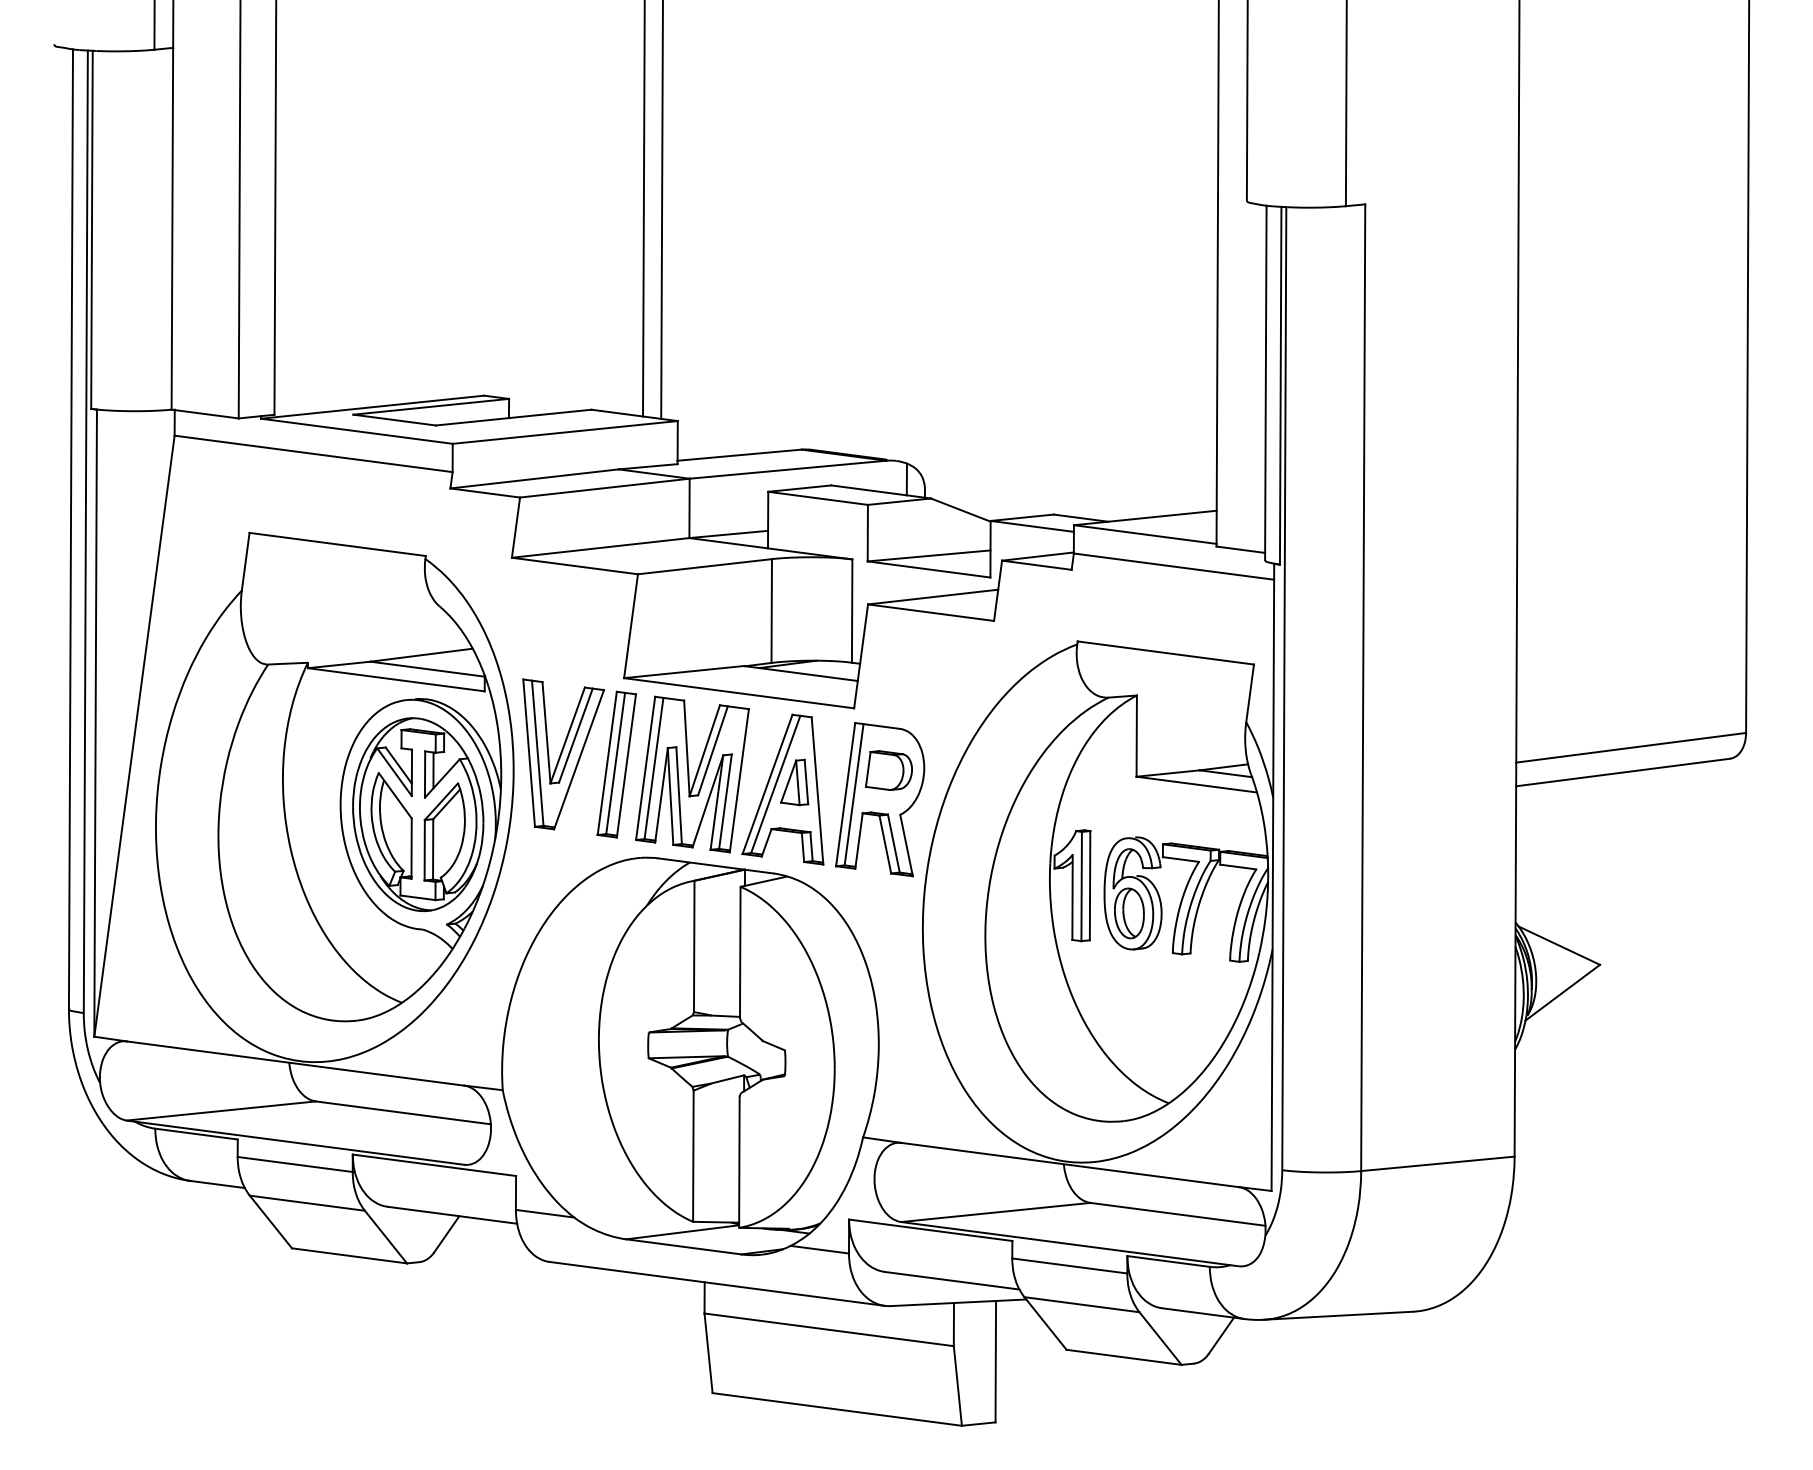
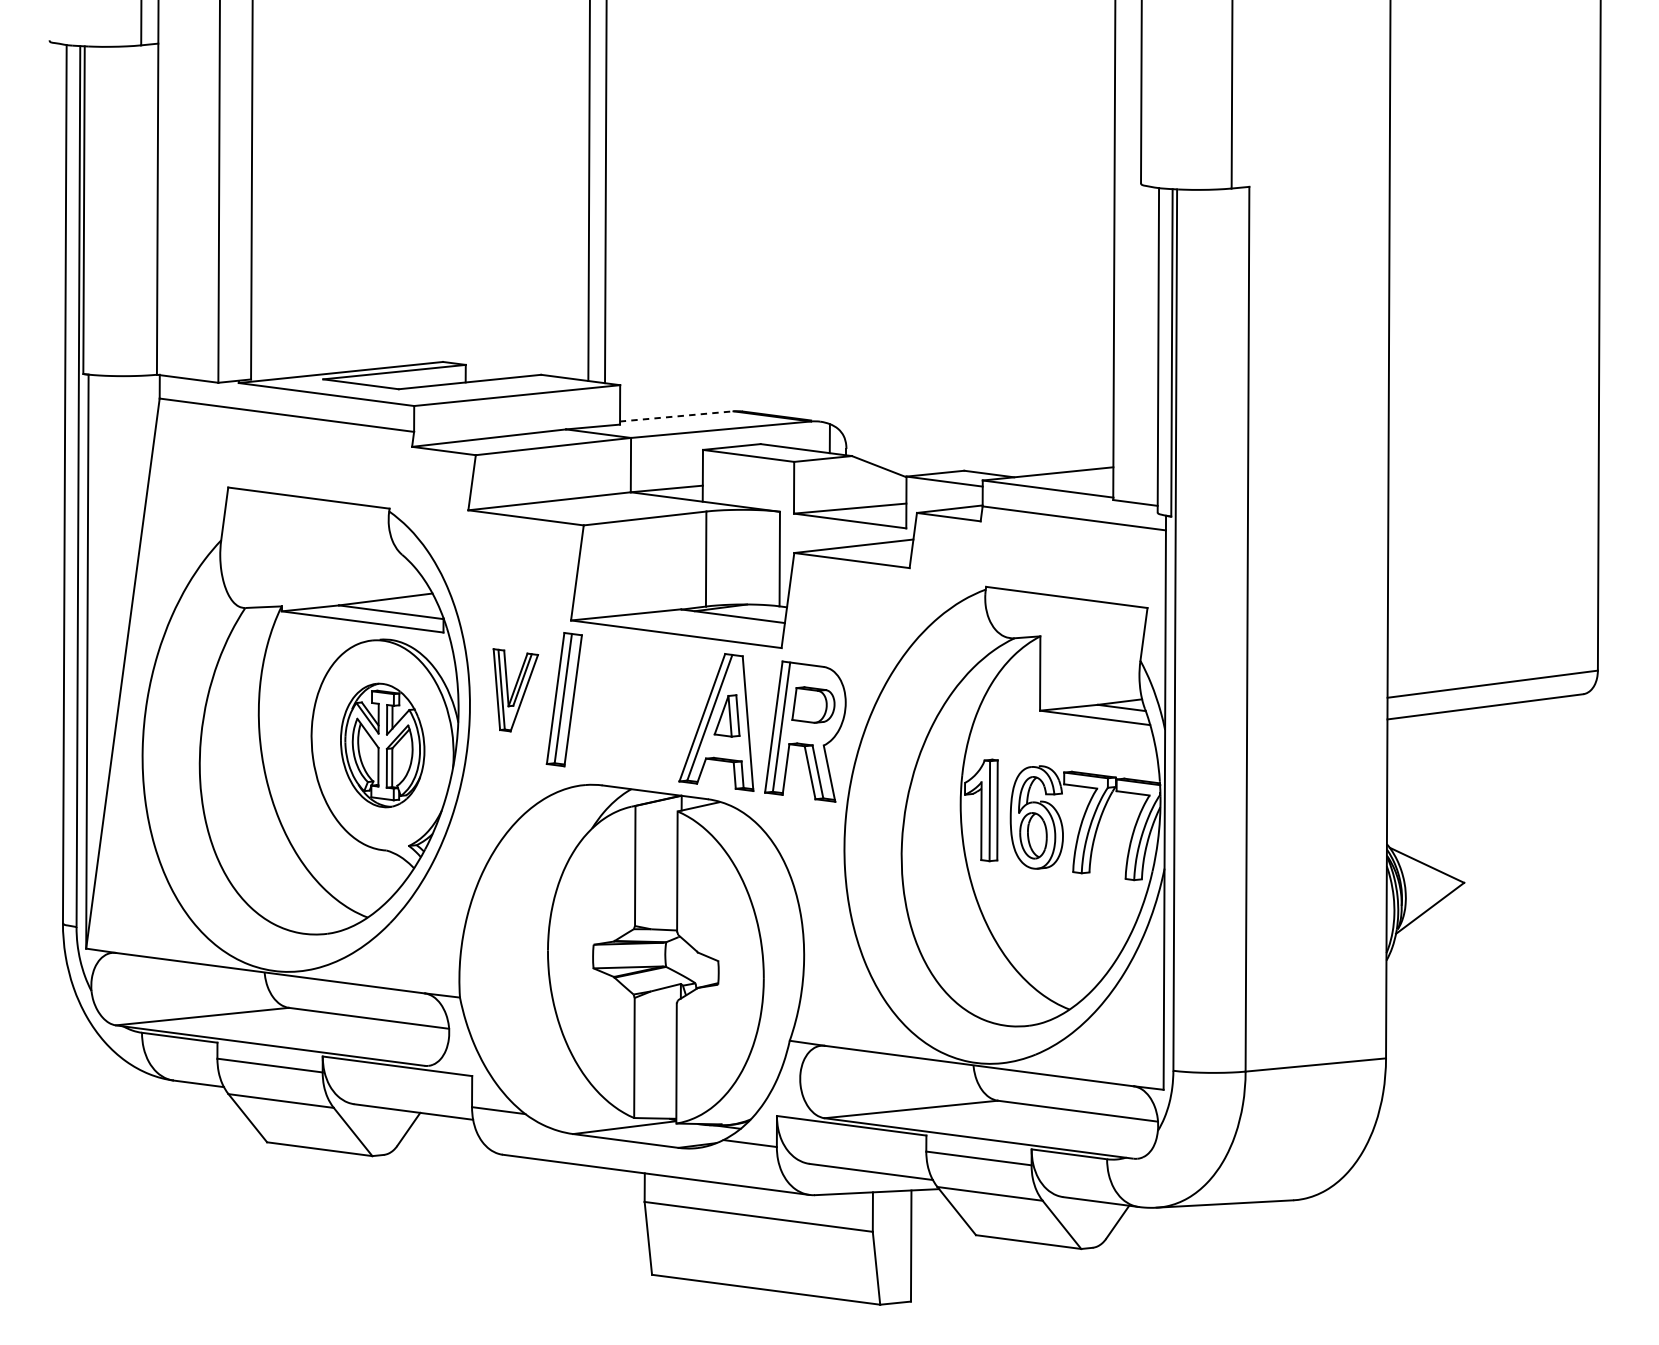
line: (739, 455) -> (676, 416), solid -> dashed
part: (563, 754) -> (515, 690), size x0.6
part: (692, 774) -> (633, 708), removed
part: (418, 814) -> (382, 745), size x0.7

